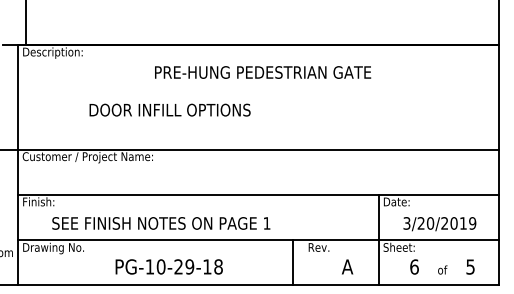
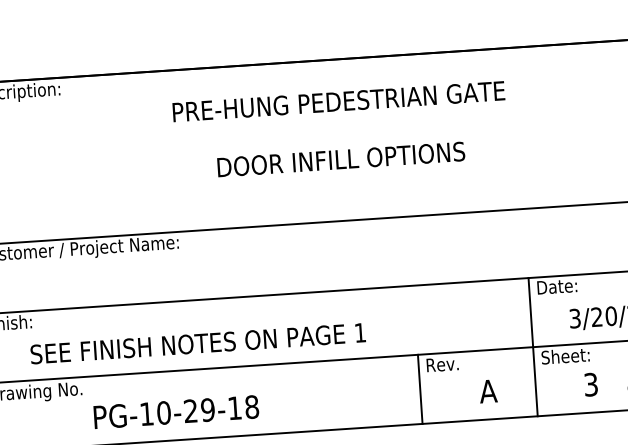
text: (169, 109) -> (340, 158), moved
line: (293, 262) -> (420, 389), moved
text: (168, 266) -> (175, 411), moved
text: (414, 266) -> (591, 383), 6 -> 3

